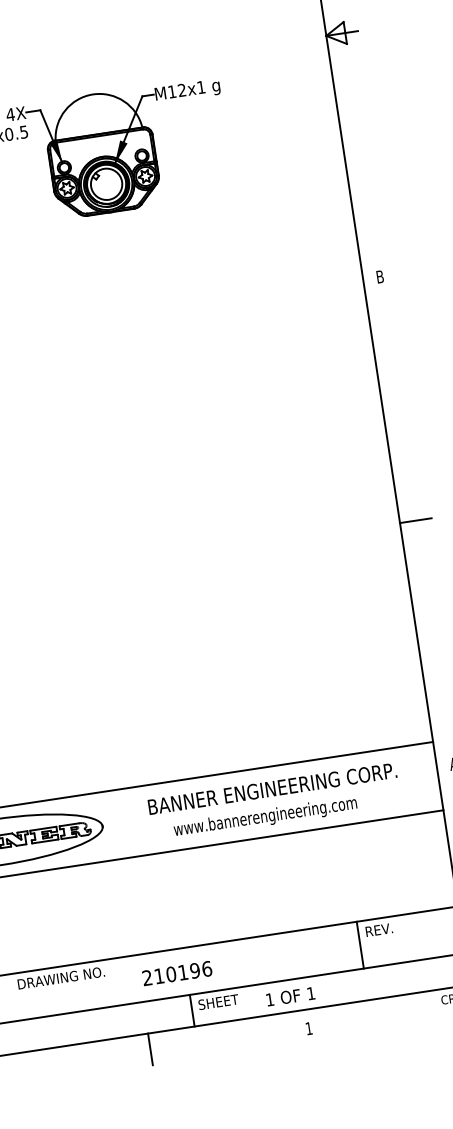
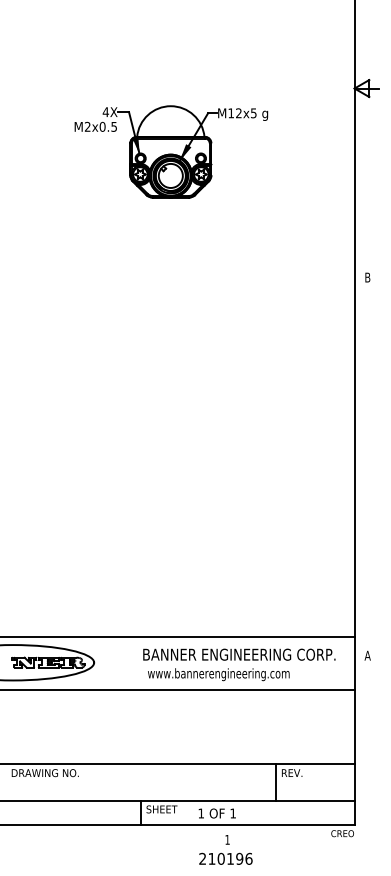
text: (200, 87) -> (253, 113), M12x1 -> M12x5
line: (415, 520) -> (366, 466), removed
text: (272, 788) -> (239, 654), moved
text: (176, 973) -> (225, 858), moved
line: (150, 1049) -> (104, 837), removed

